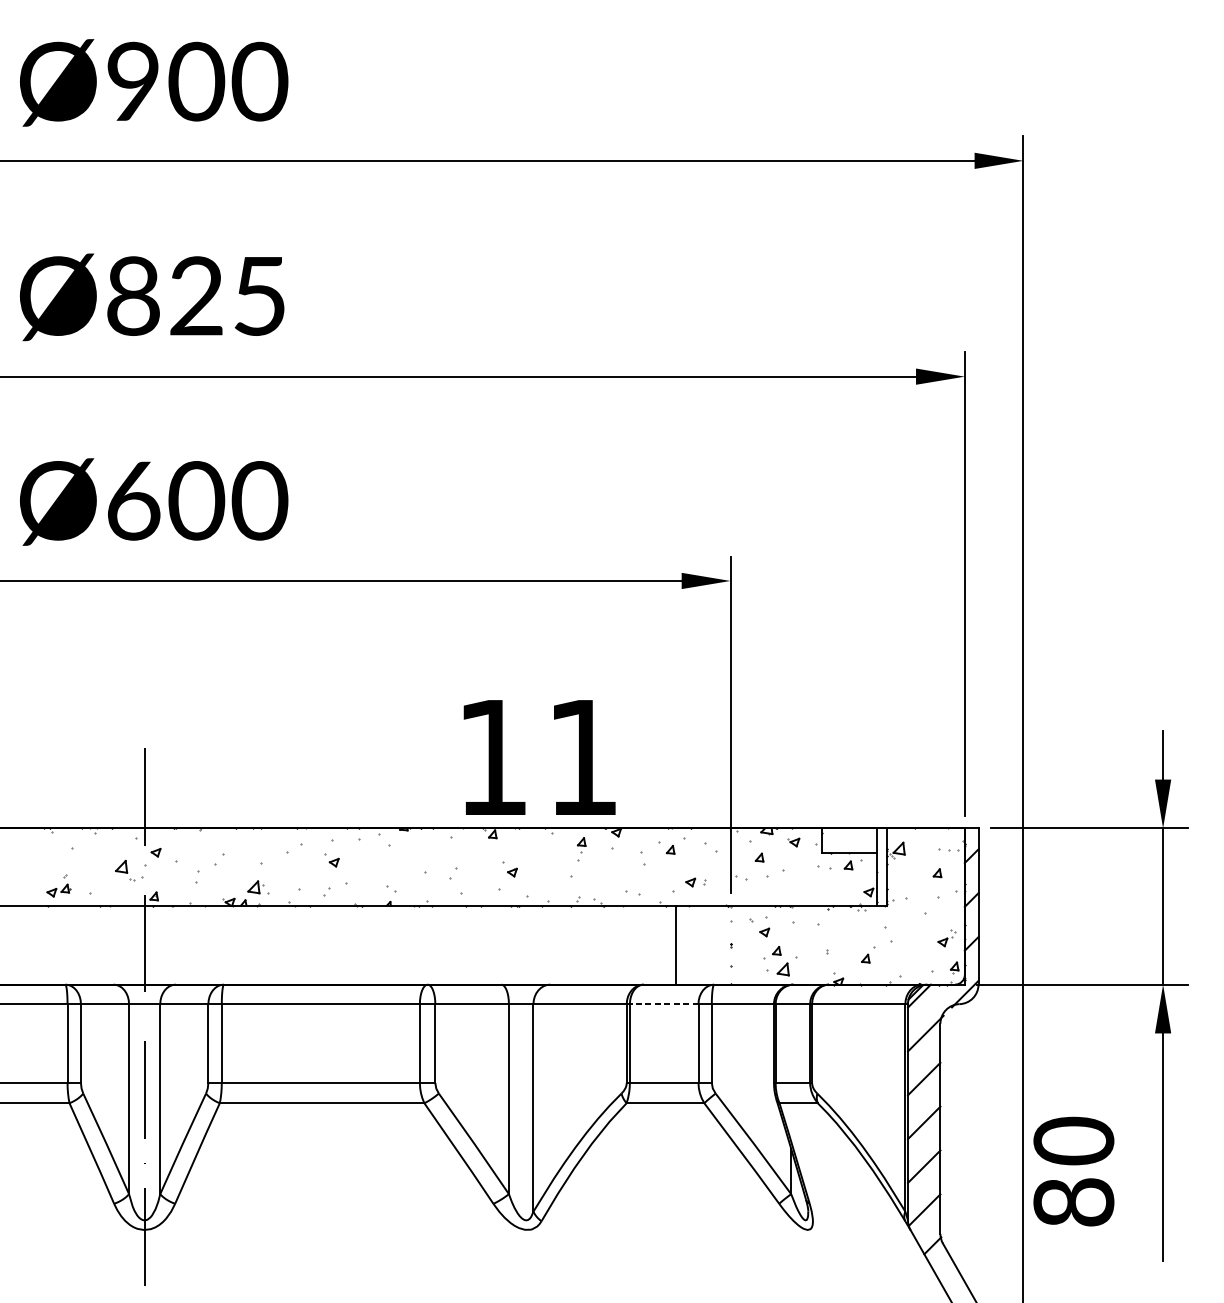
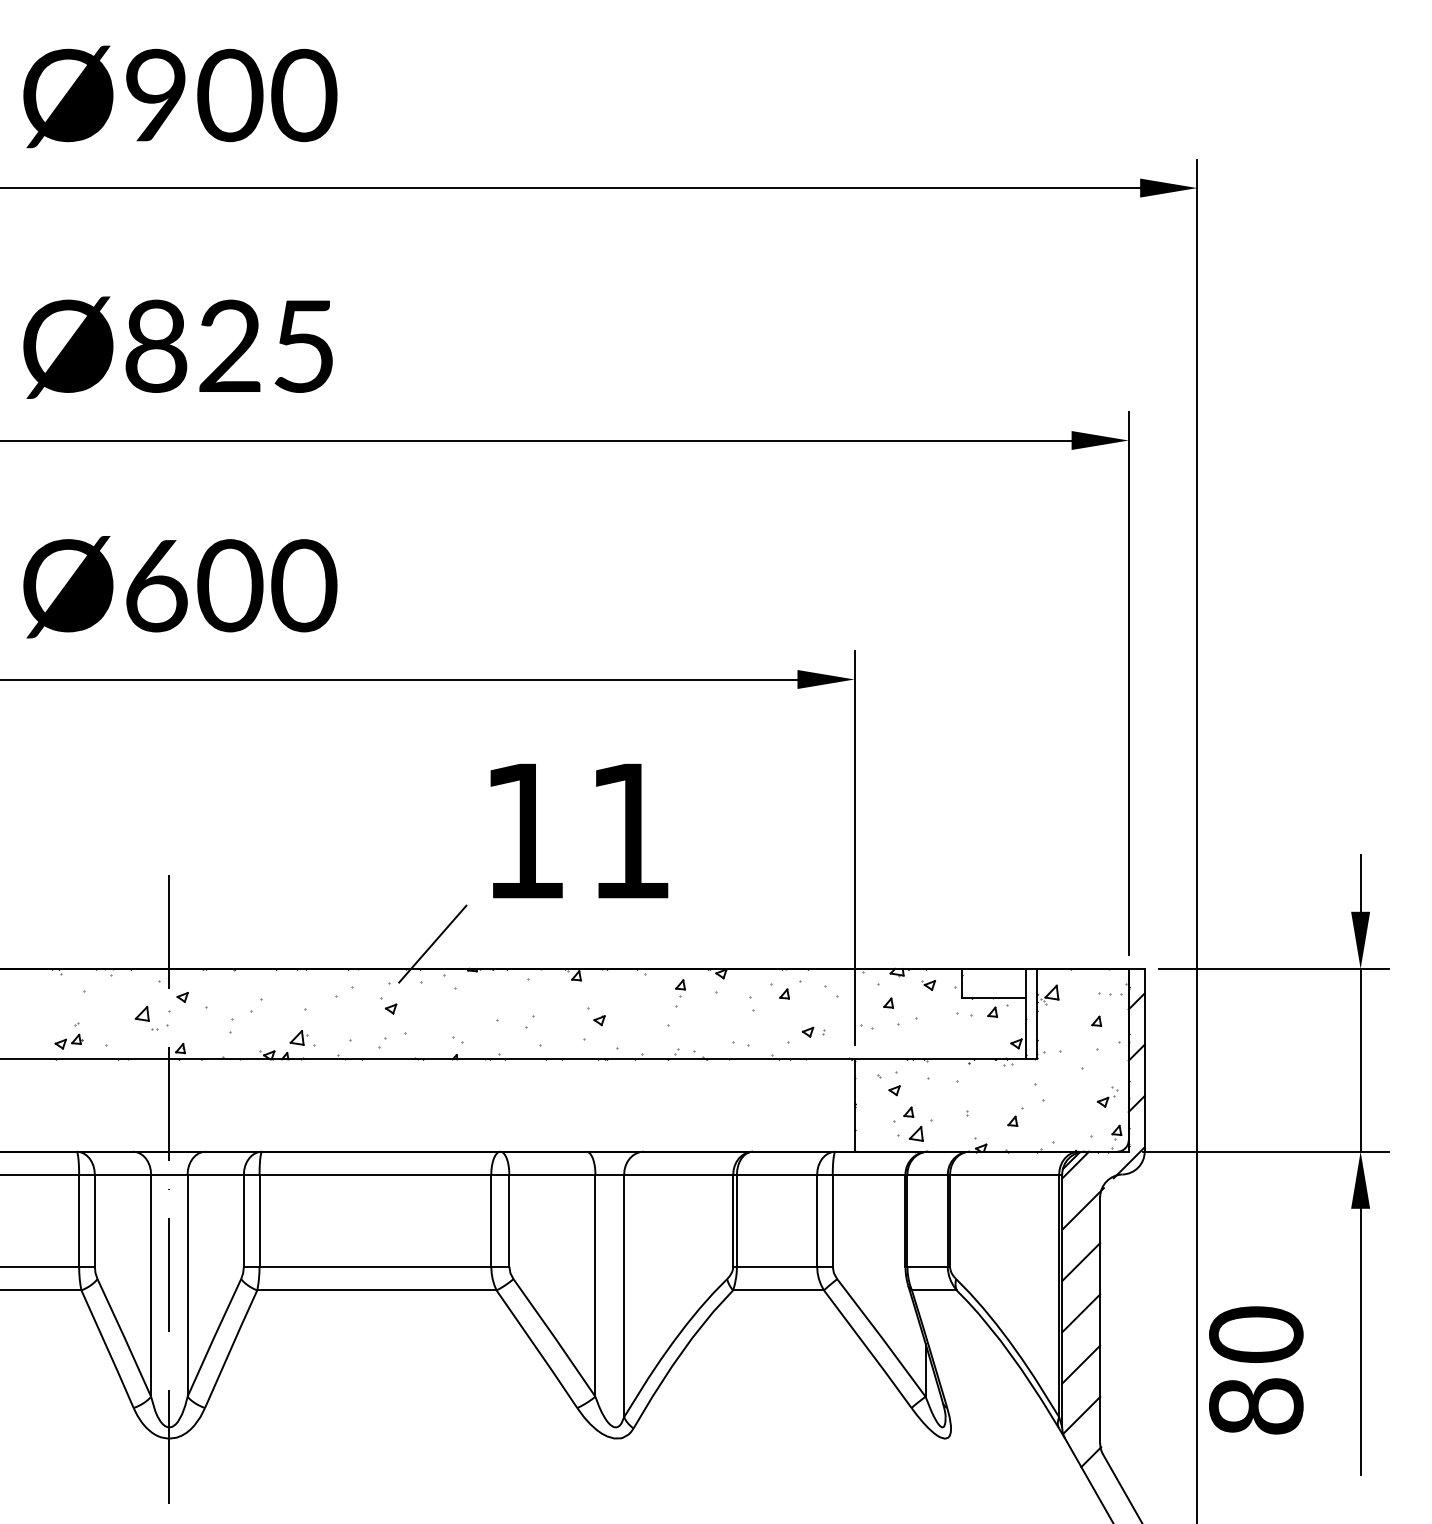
text: (539, 757) -> (579, 830), moved
line: (369, 806) -> (432, 943), added
line: (675, 945) -> (854, 1105), moved
line: (663, 1004) -> (776, 1174), dashed -> solid

